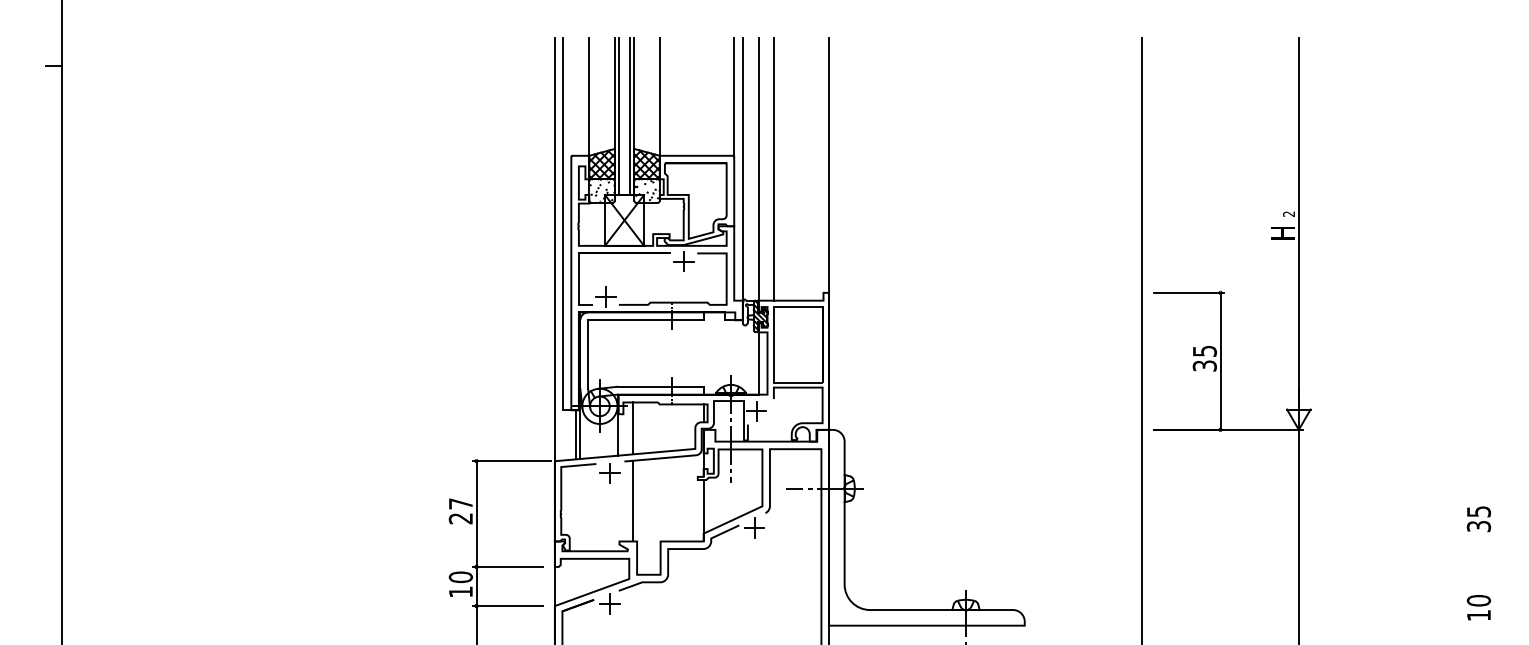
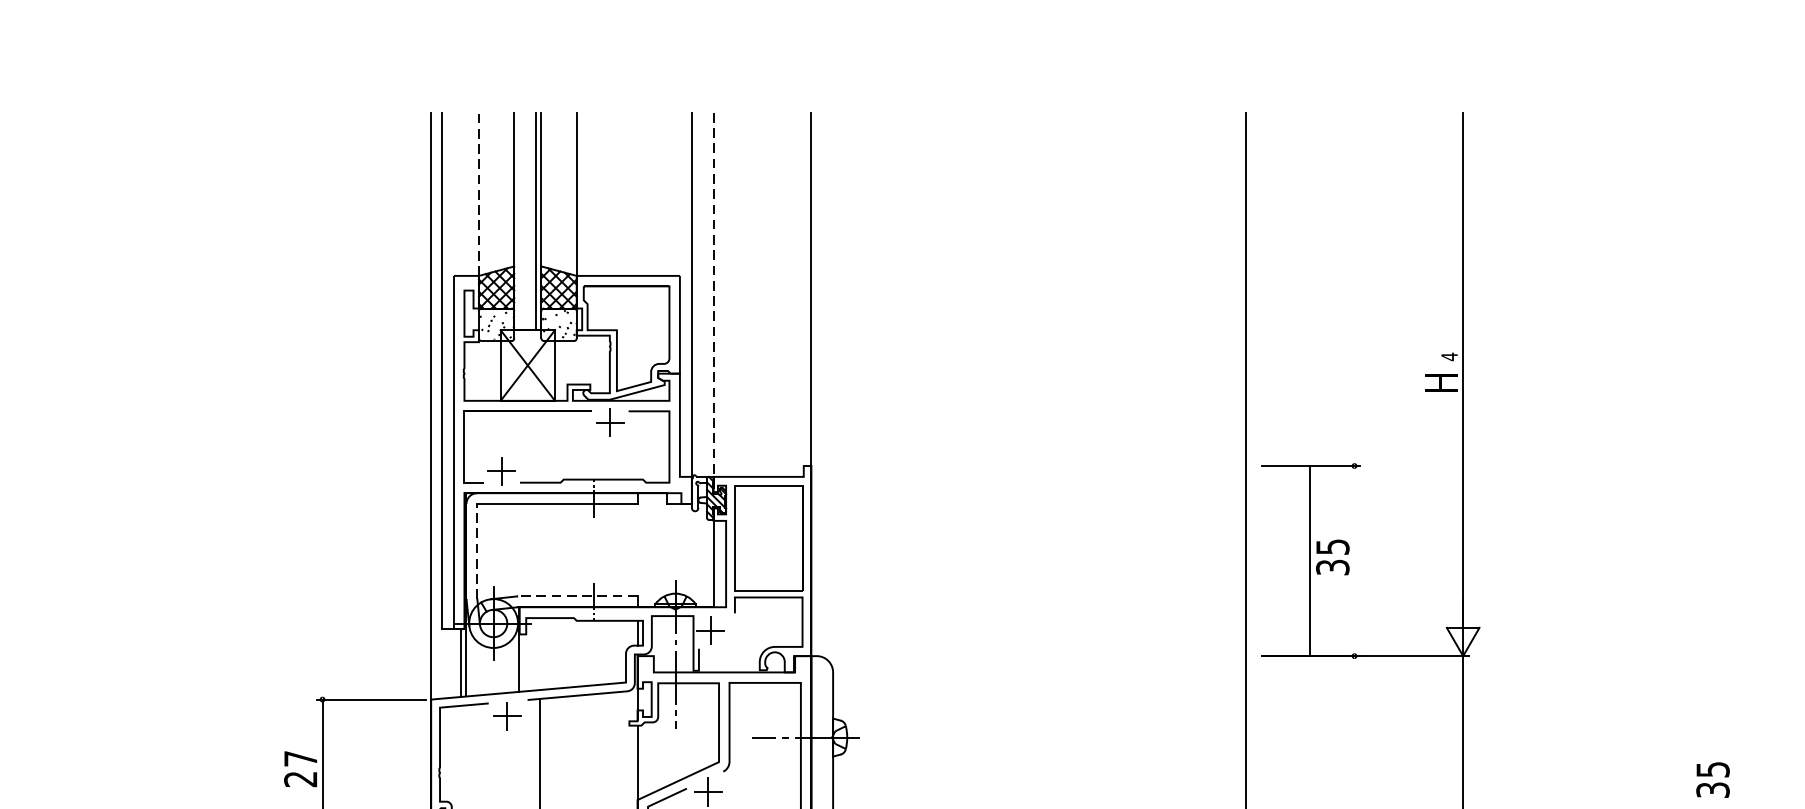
line: (589, 97) -> (479, 195), solid -> dashed
line: (734, 97) -> (680, 195), removed
line: (618, 116) -> (519, 221), removed
line: (773, 169) -> (734, 294), removed
line: (758, 176) -> (713, 304), solid -> dashed
text: (1288, 214) -> (1448, 357), 2 -> 4
line: (588, 354) -> (477, 551), solid -> dashed
line: (1220, 360) -> (1310, 559), moved
line: (660, 386) -> (577, 595), solid -> dashed
line: (633, 428) -> (540, 654), removed

